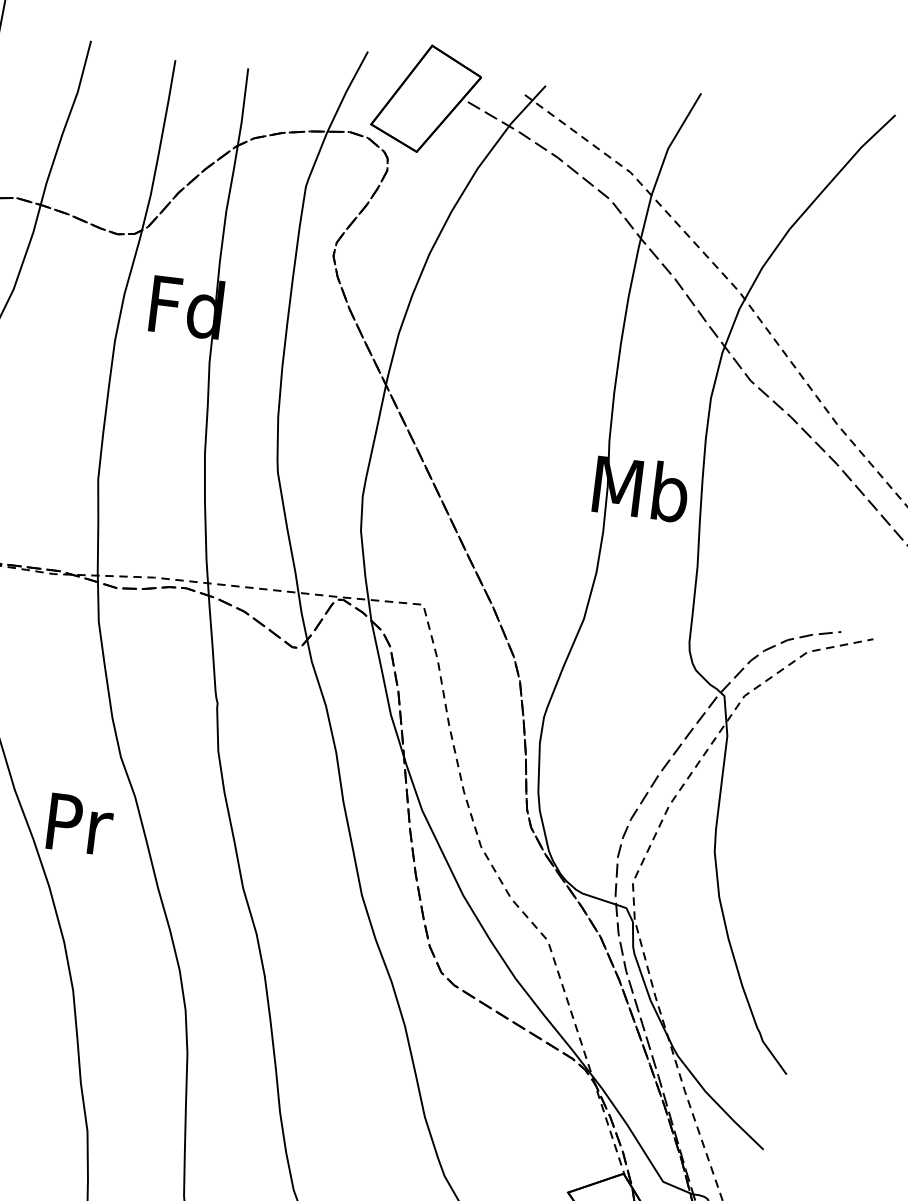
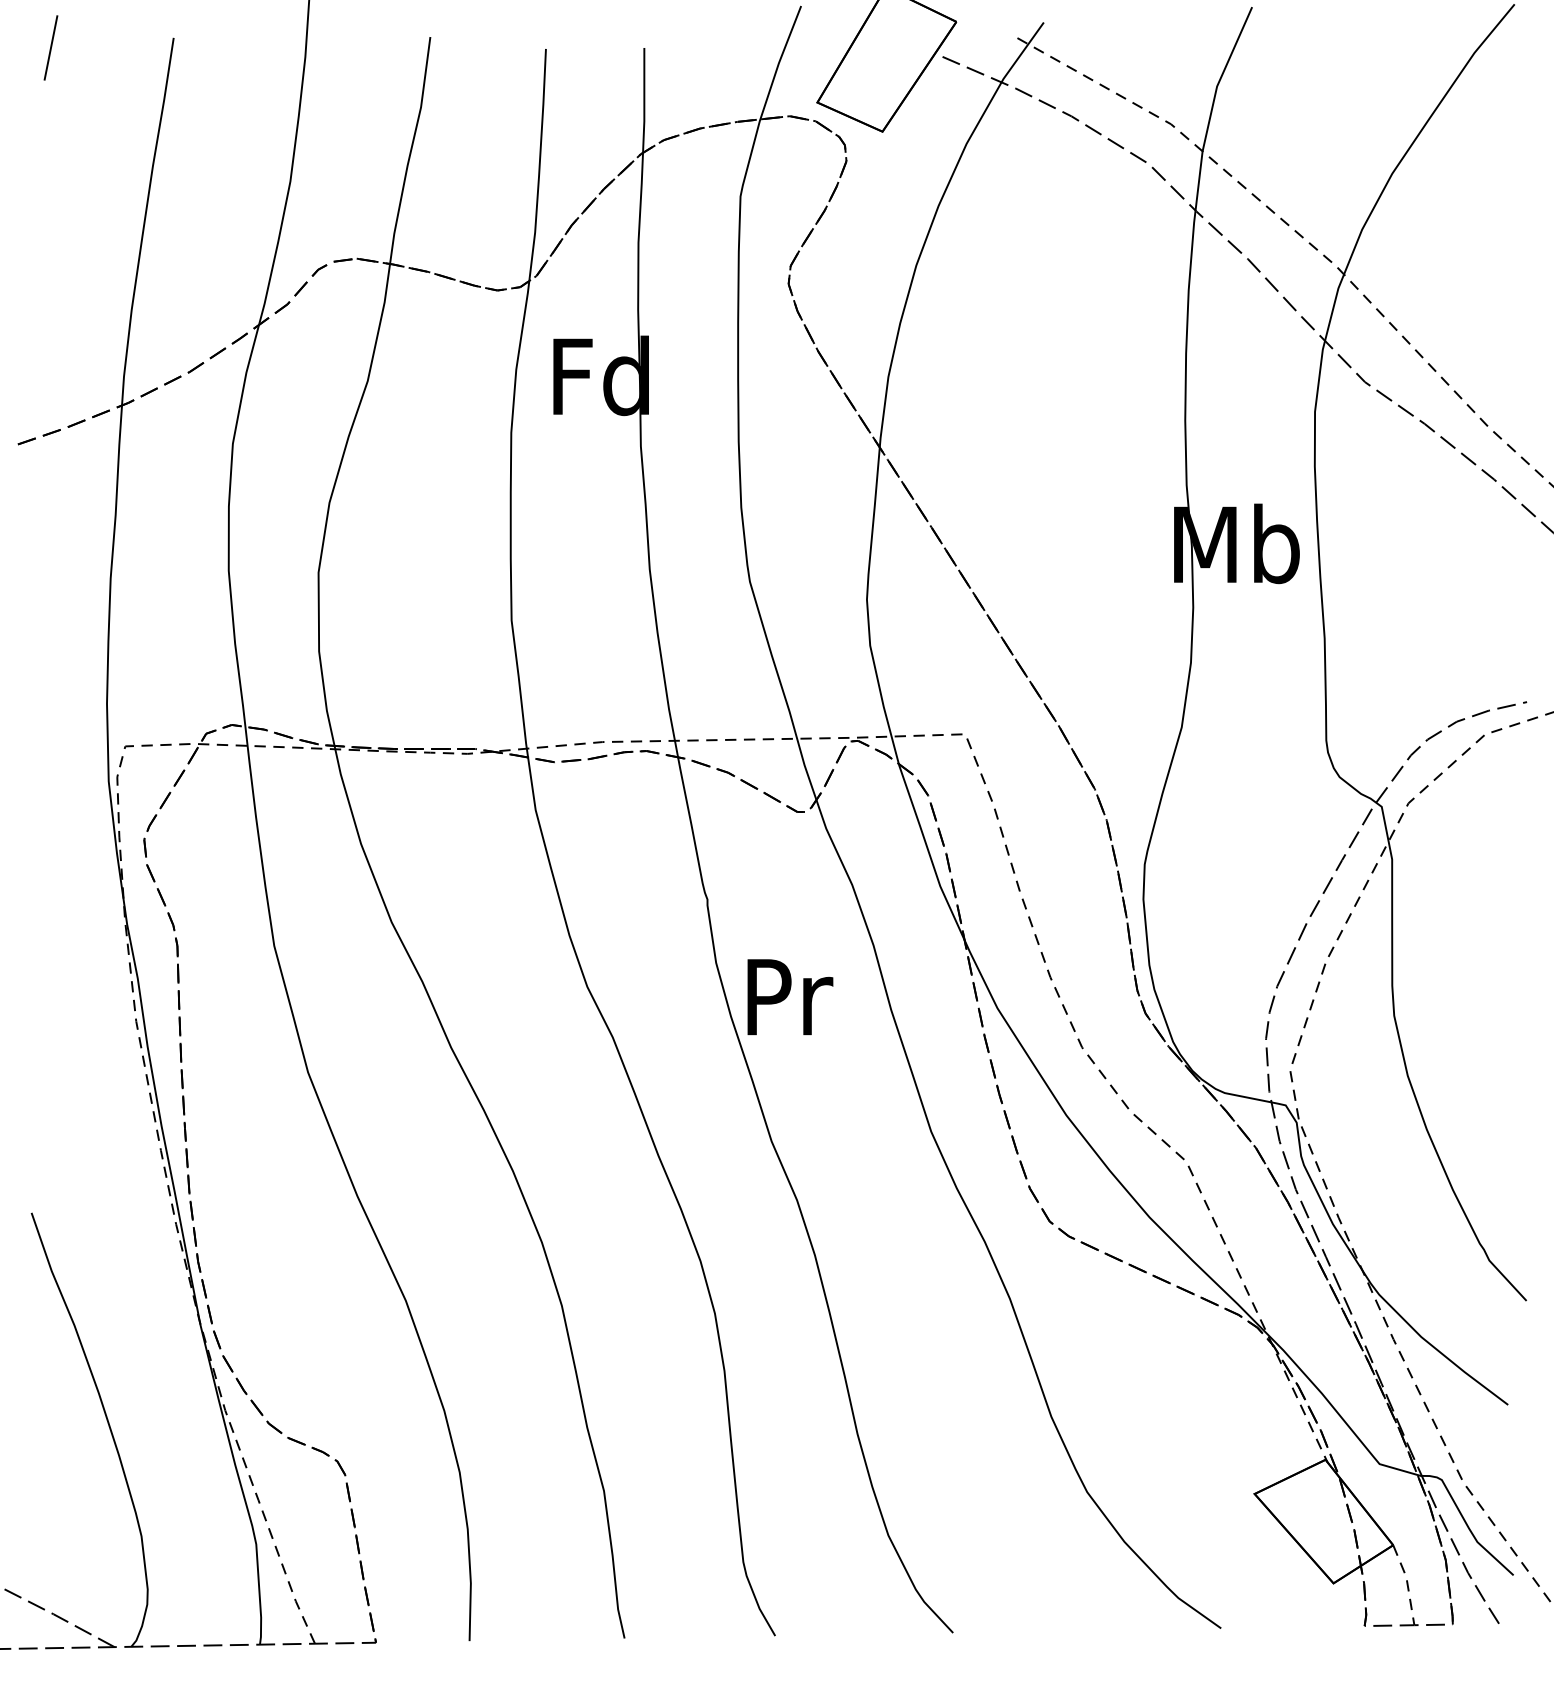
text: (80, 824) -> (790, 997), moved

